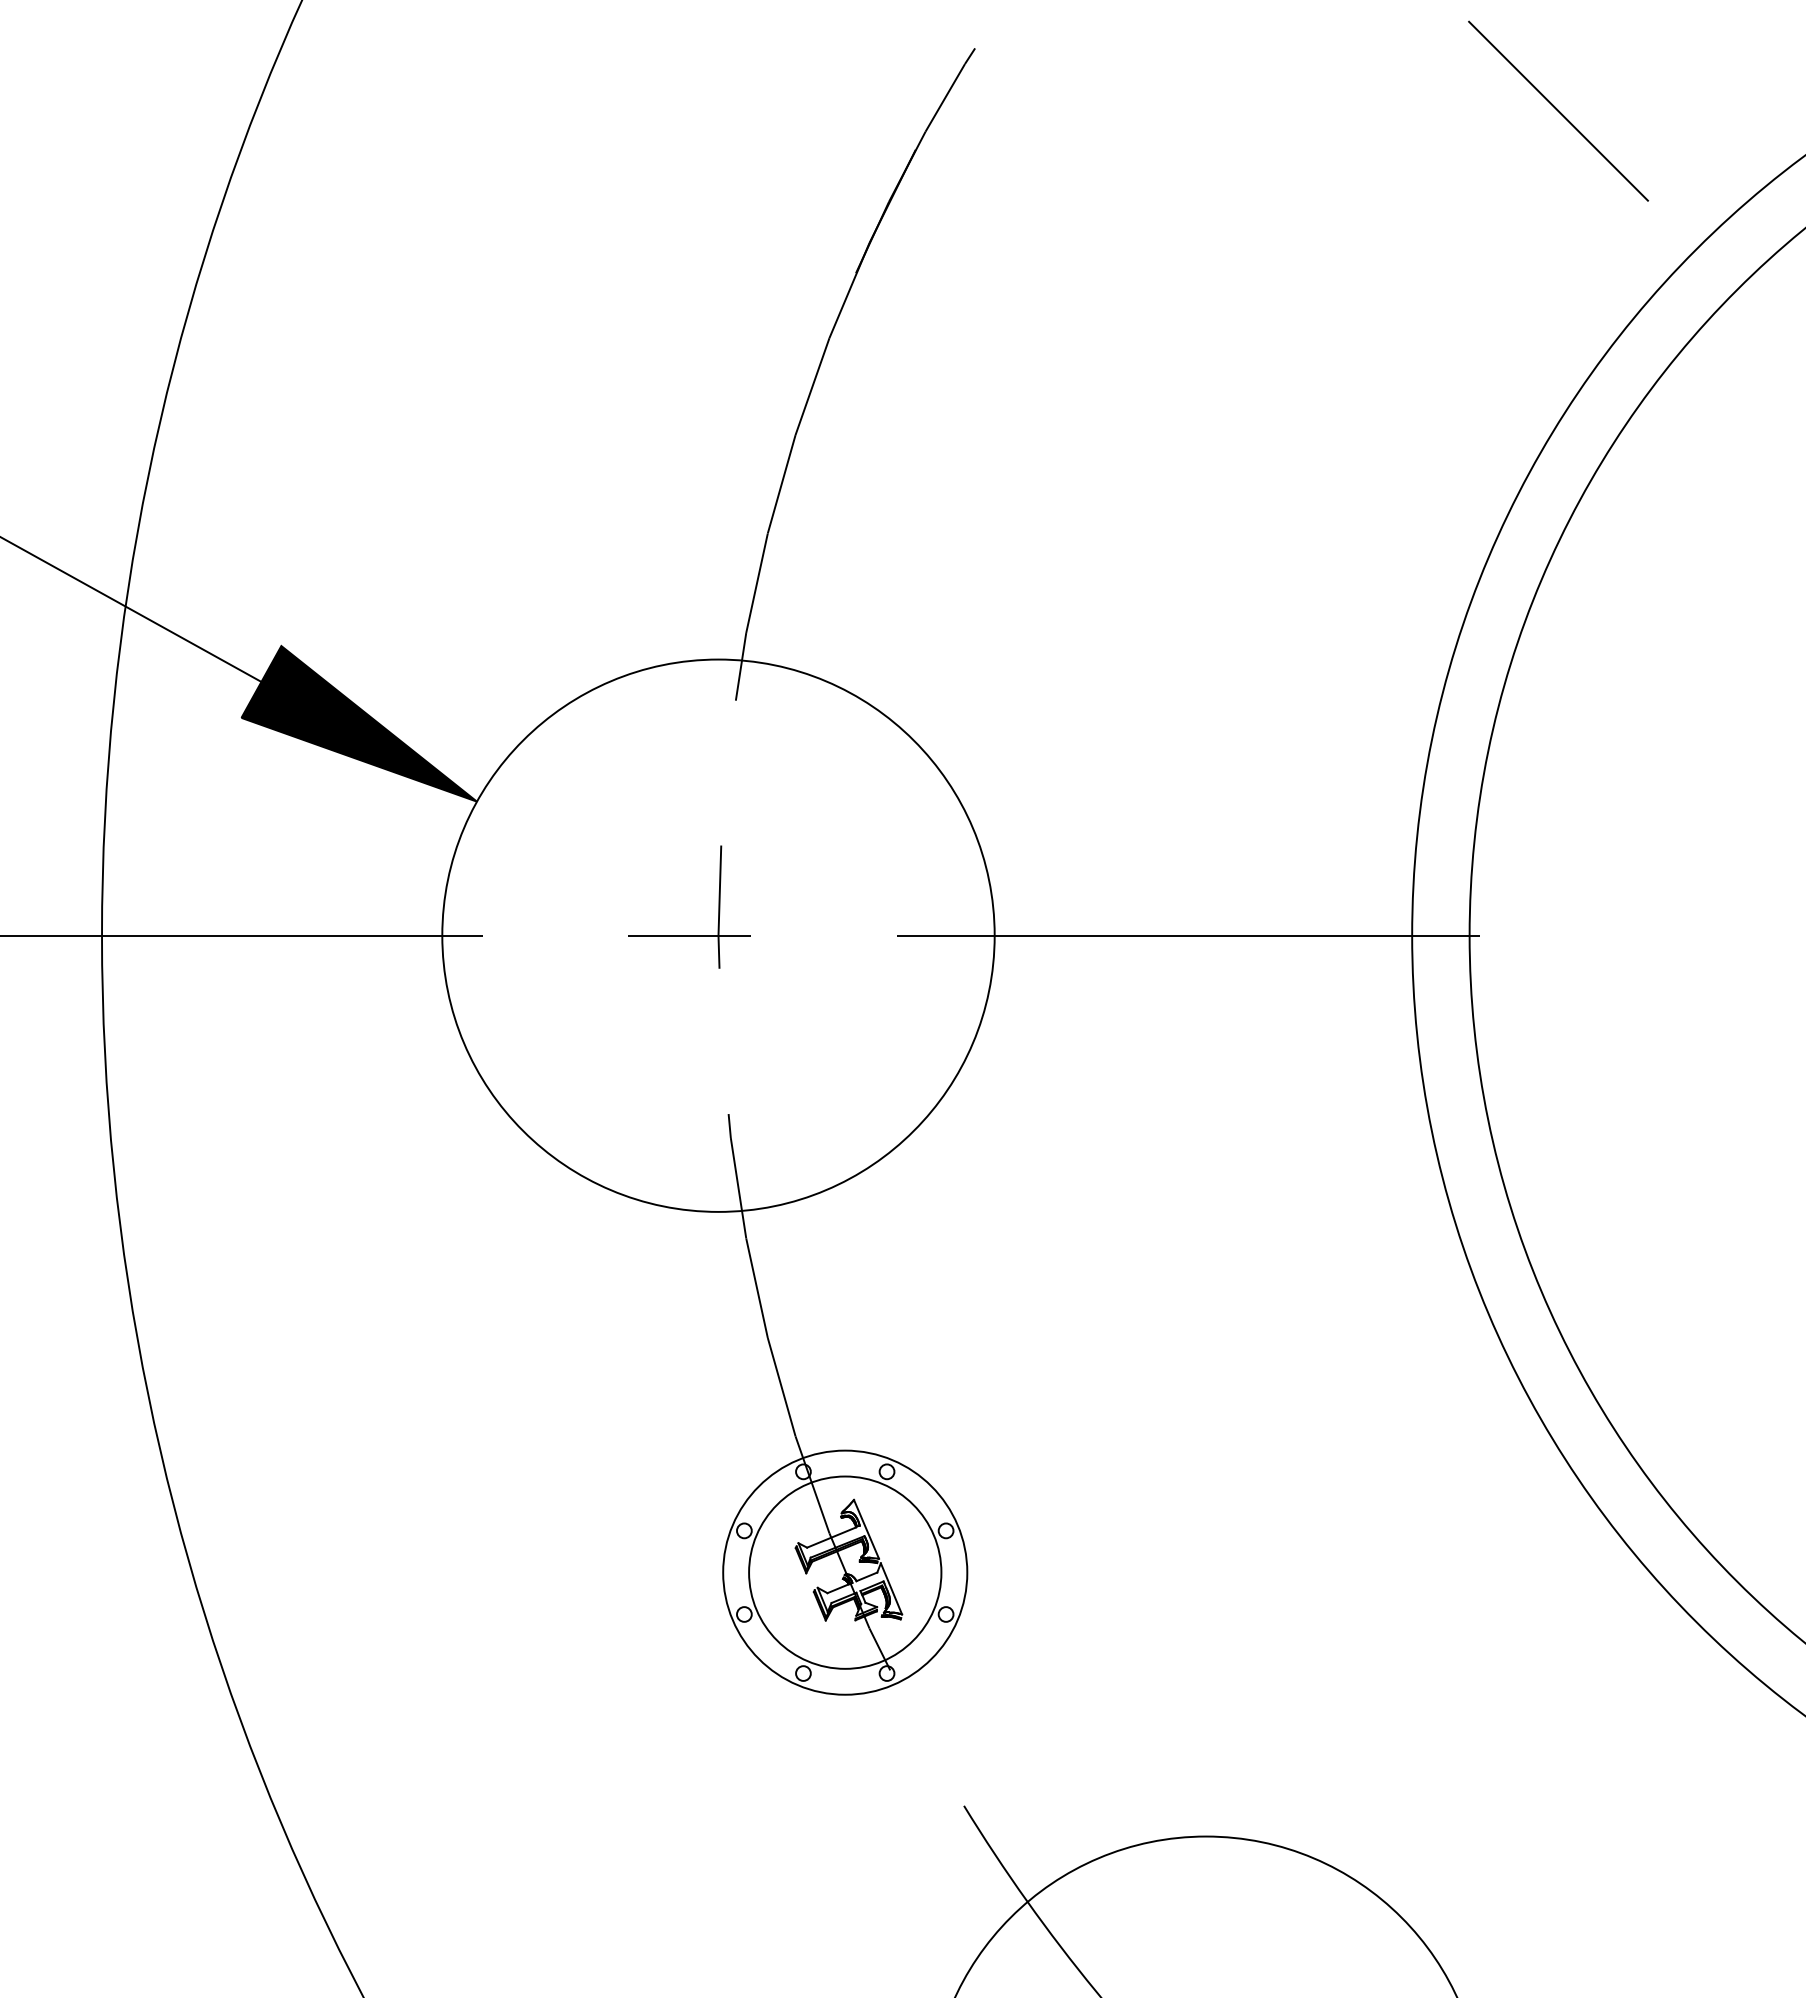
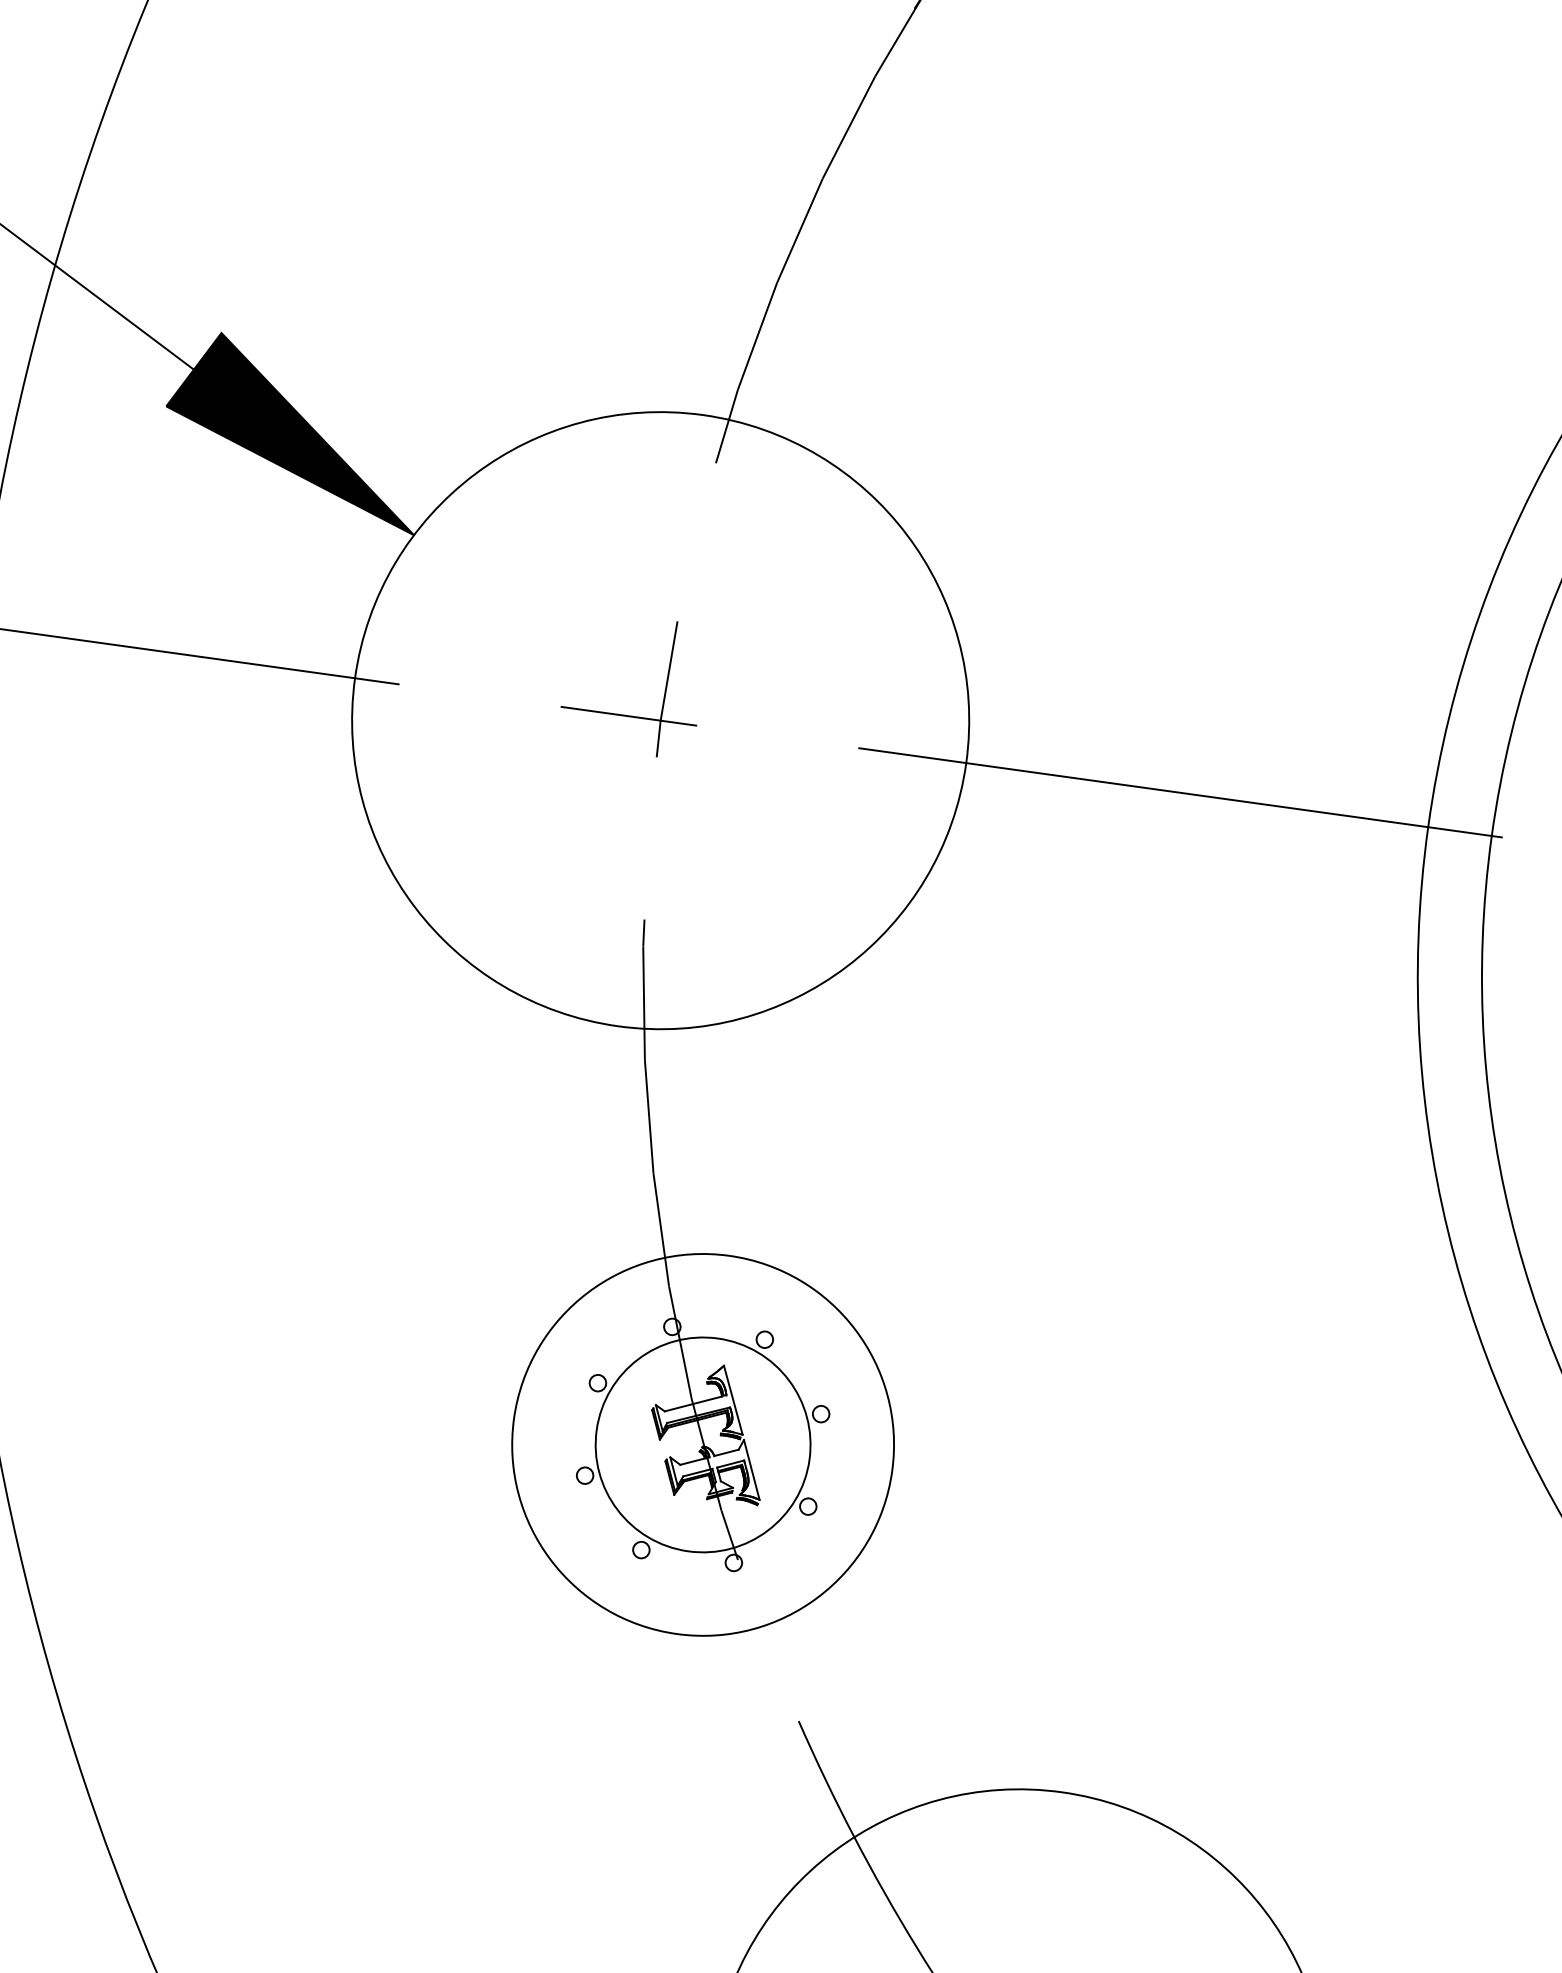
circle: (845, 1572) -> (703, 1444), size x1.4

